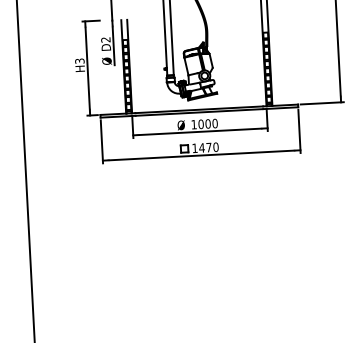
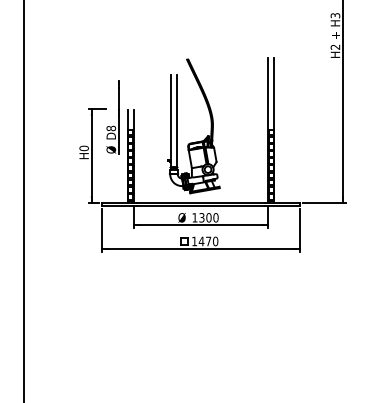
text: (106, 39) -> (111, 128), D2 -> D8
text: (79, 61) -> (83, 148), H3 -> H0
text: (200, 124) -> (201, 217), 1000 -> 1300

